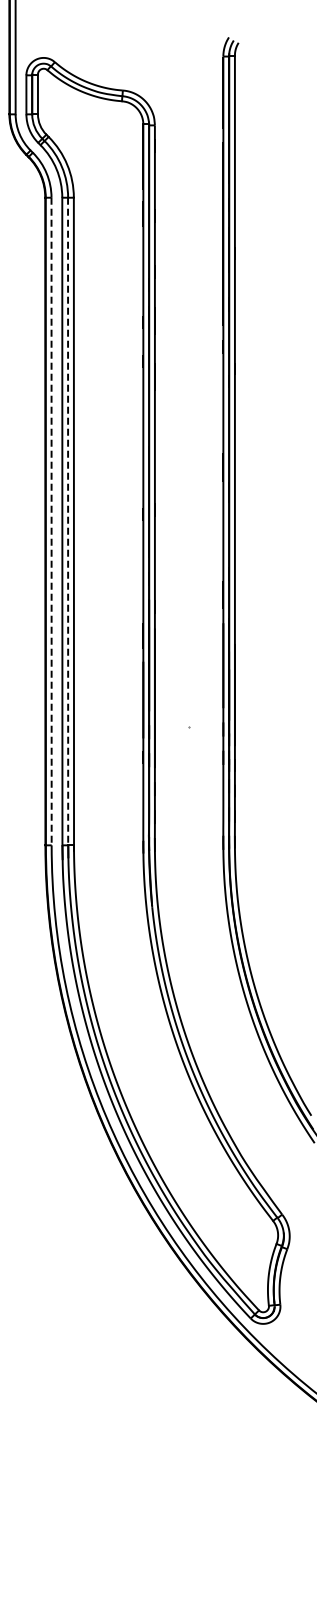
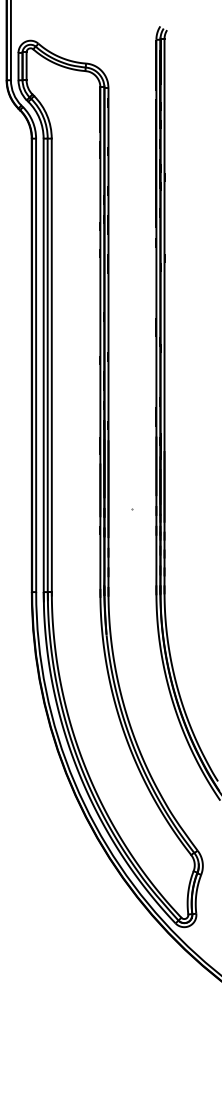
line: (51, 521) -> (36, 365), dashed -> solid
line: (68, 521) -> (47, 365), dashed -> solid

